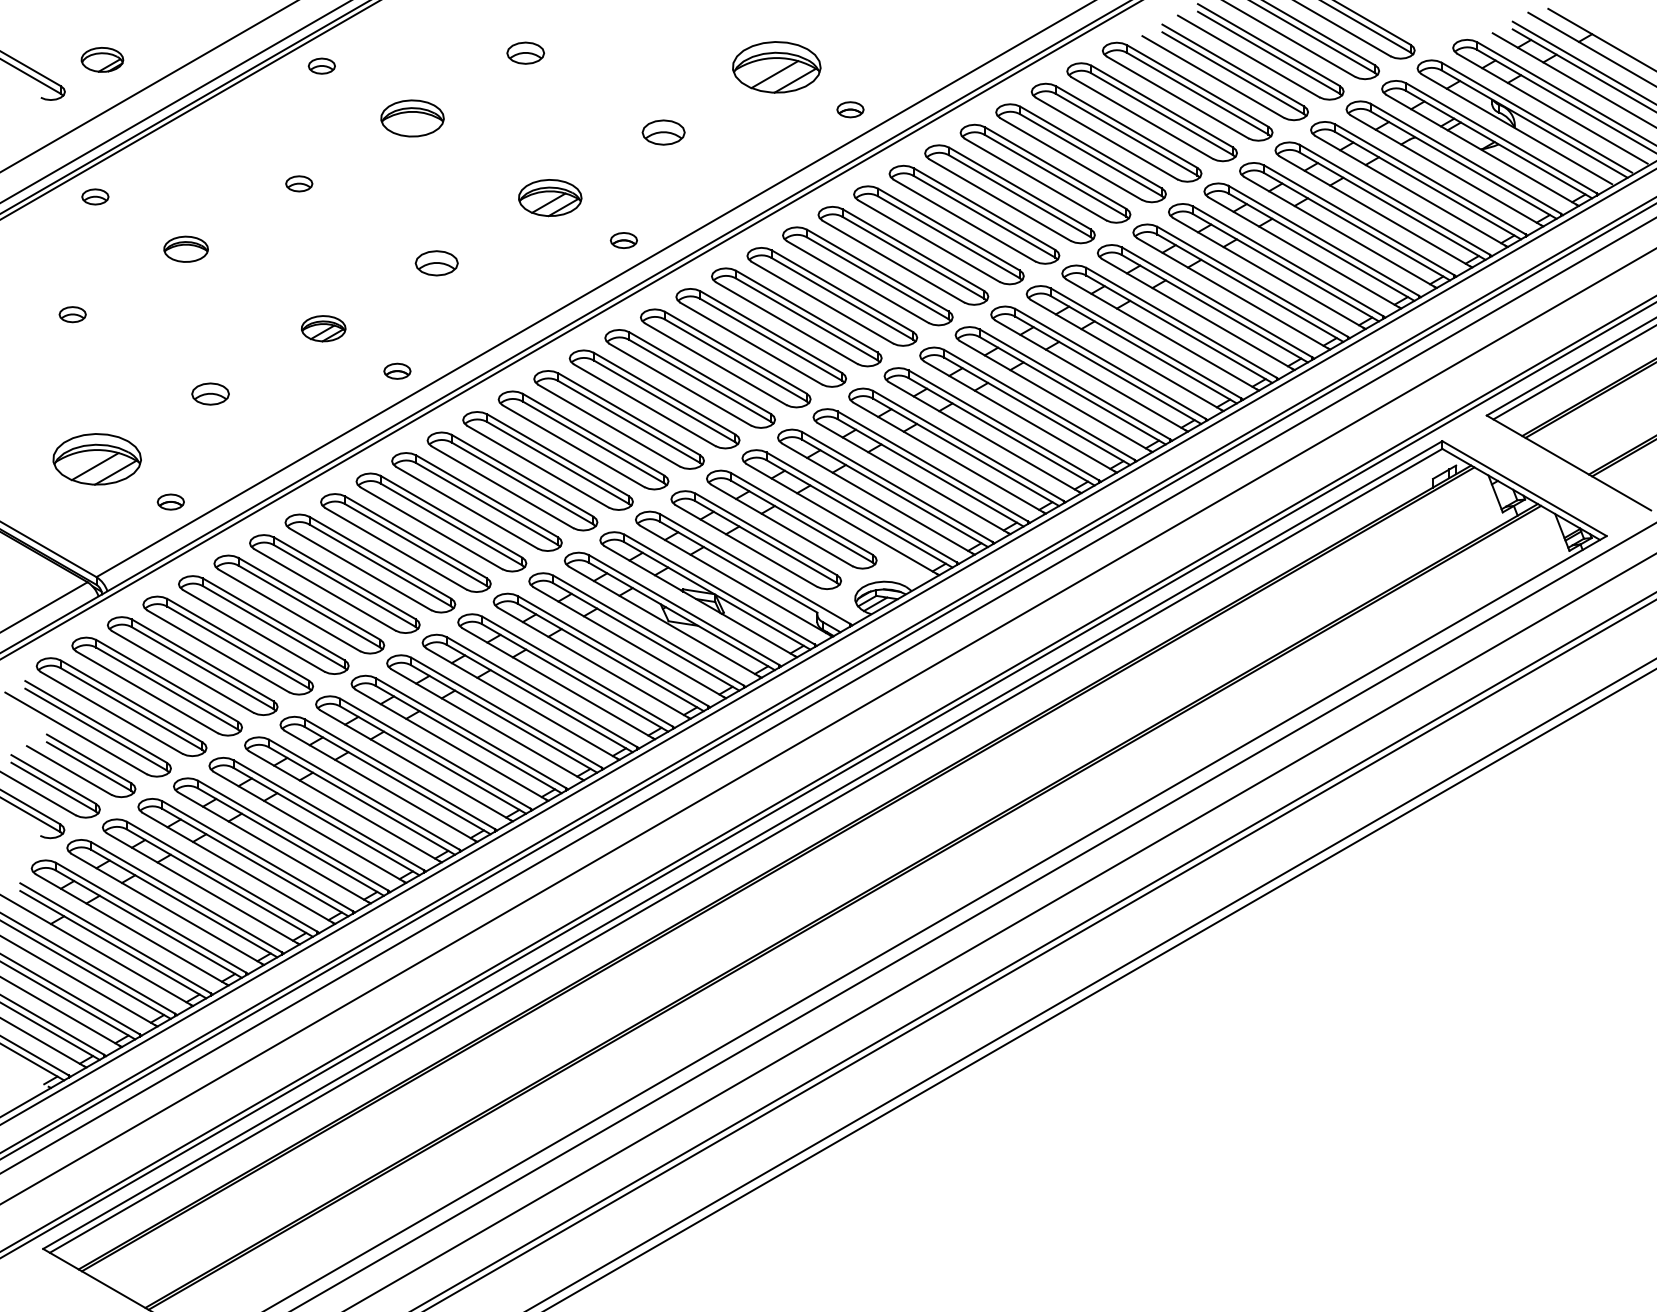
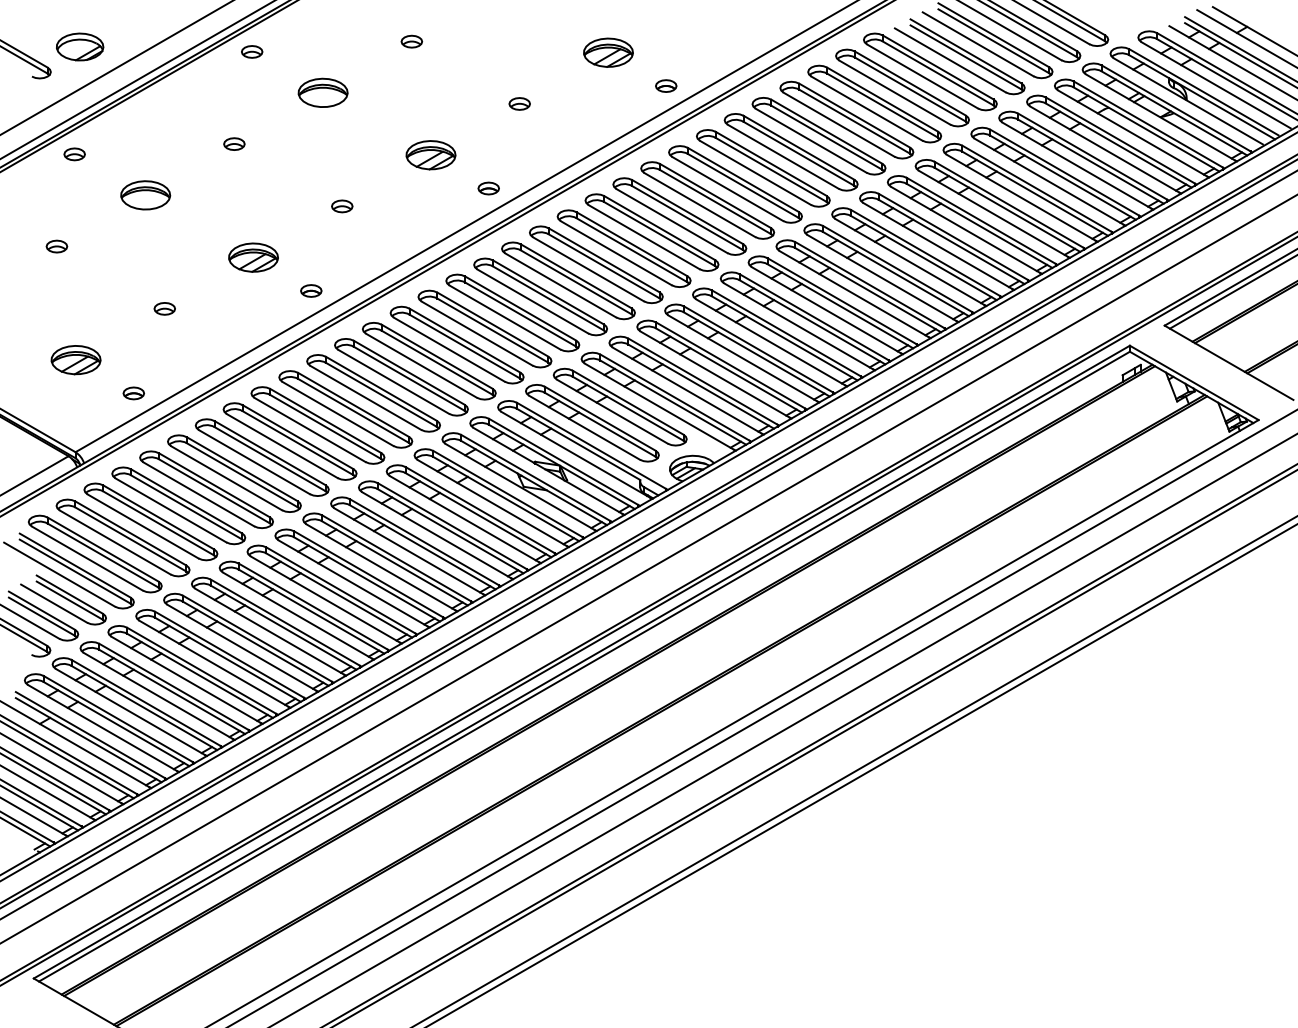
part: (525, 52) -> (411, 41), size x0.71
part: (102, 59) -> (80, 46), size x1.43
part: (776, 66) -> (608, 52), size x0.71
part: (663, 131) -> (519, 103), size x0.62
part: (185, 249) -> (145, 195), size x1.43
part: (437, 263) -> (342, 206), size x0.62
part: (323, 328) -> (253, 257), size x1.43
part: (210, 393) -> (164, 308), size x0.71
part: (96, 460) -> (75, 360), size x0.71

